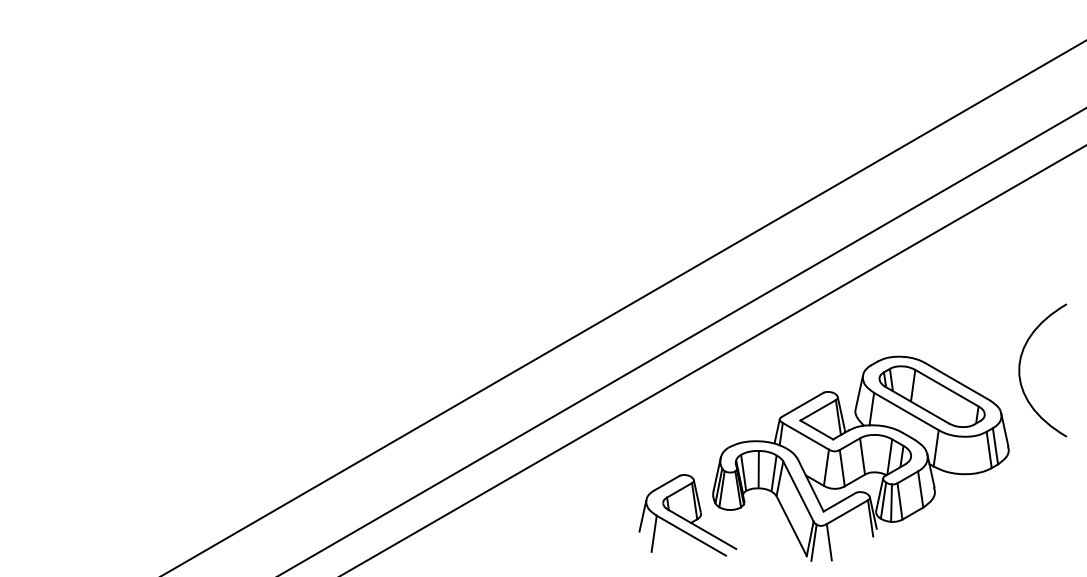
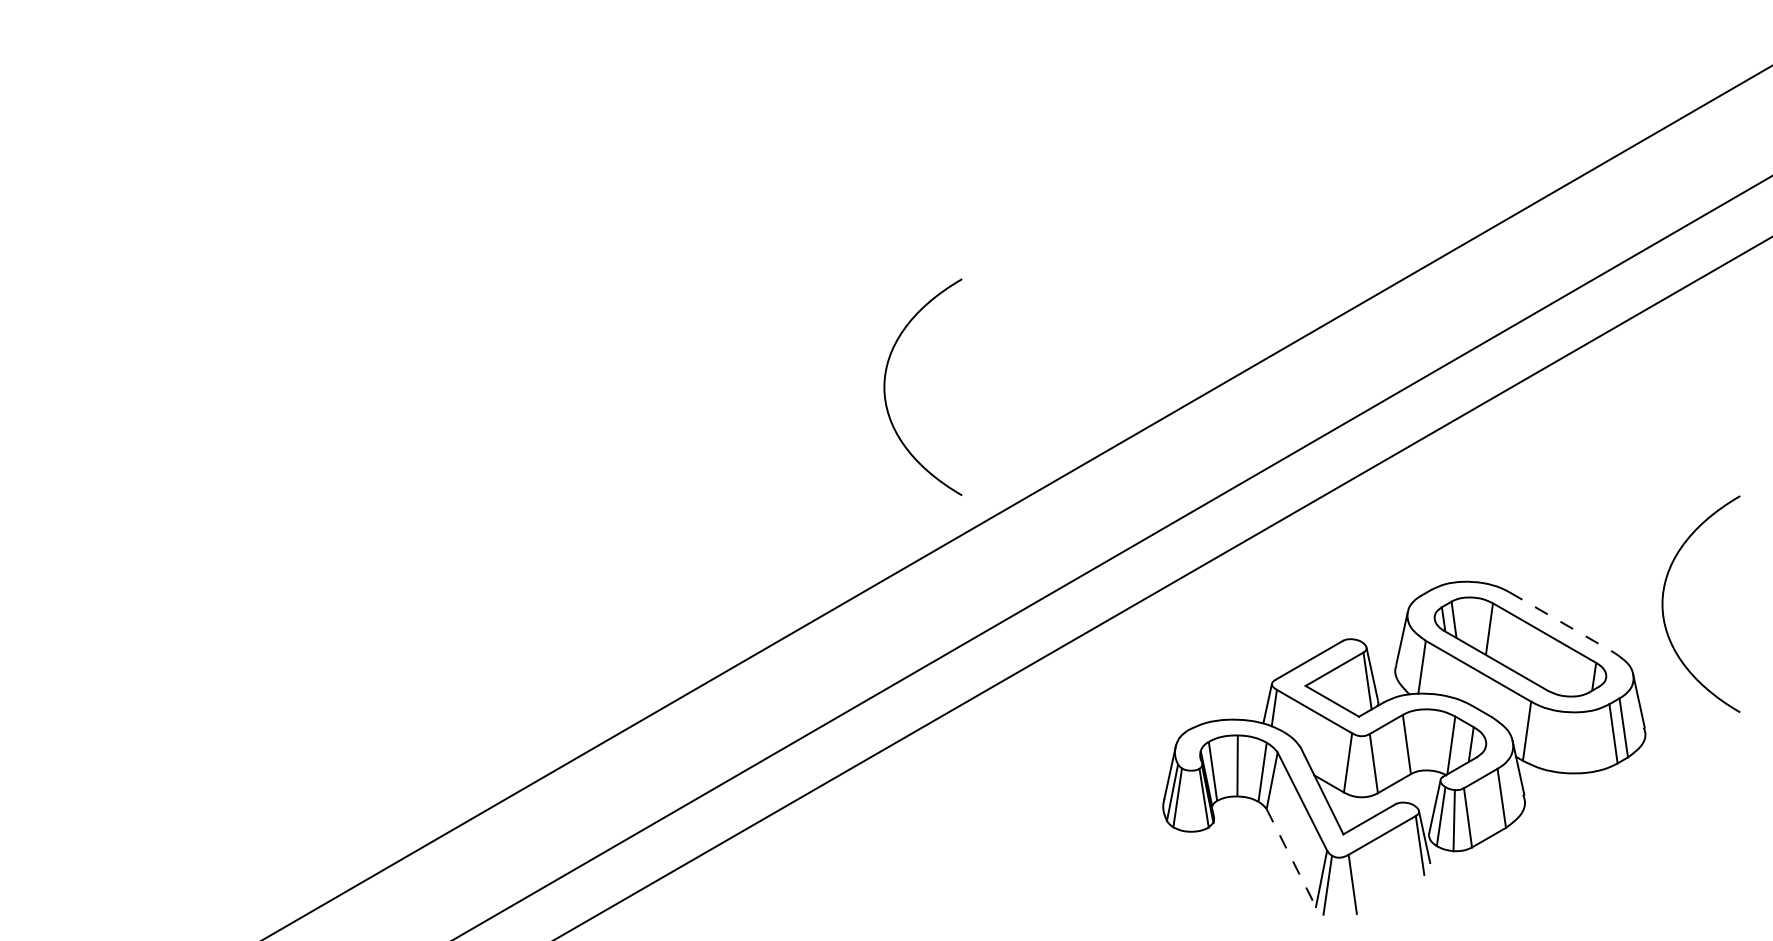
curve: (543, 237) -> (886, 387), added
line: (958, 382) -> (1563, 623), solid -> dashed
part: (687, 515) -> (1121, 840), removed
line: (791, 526) -> (1291, 858), solid -> dashed

